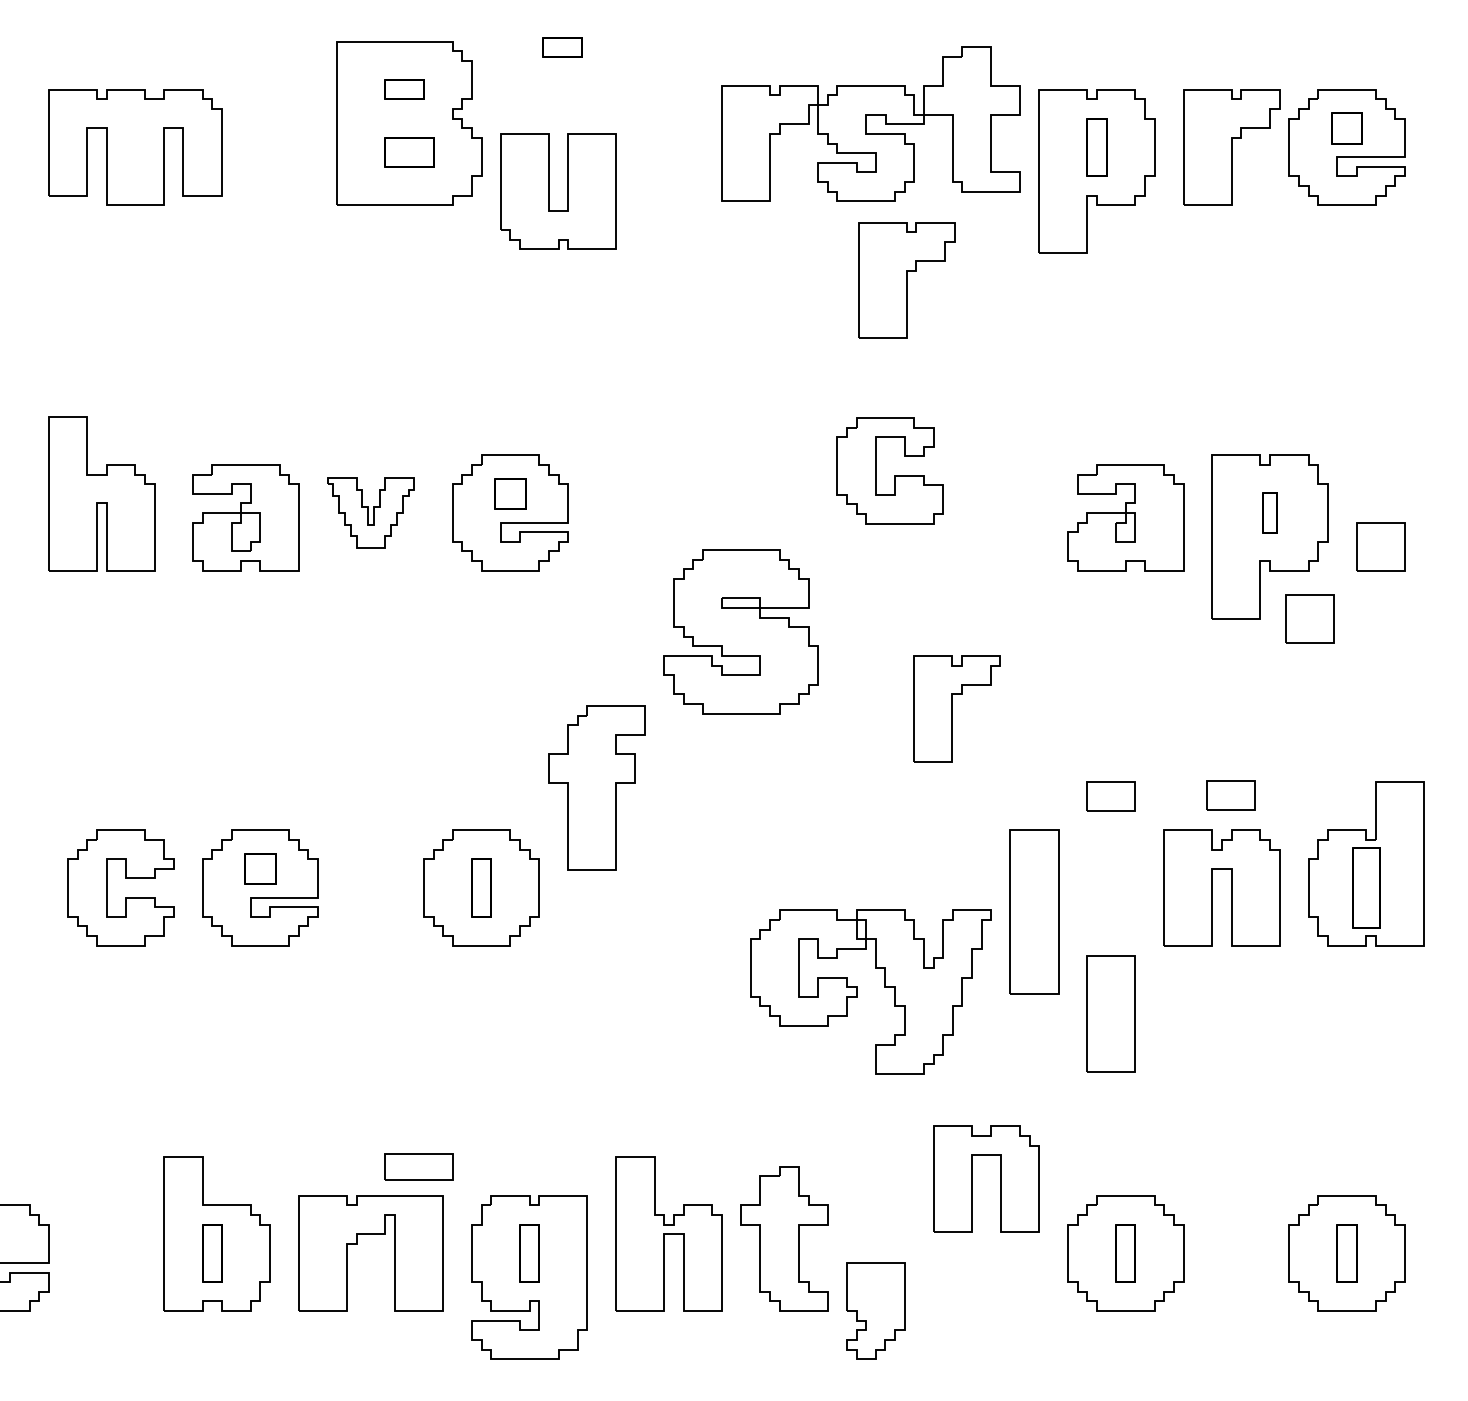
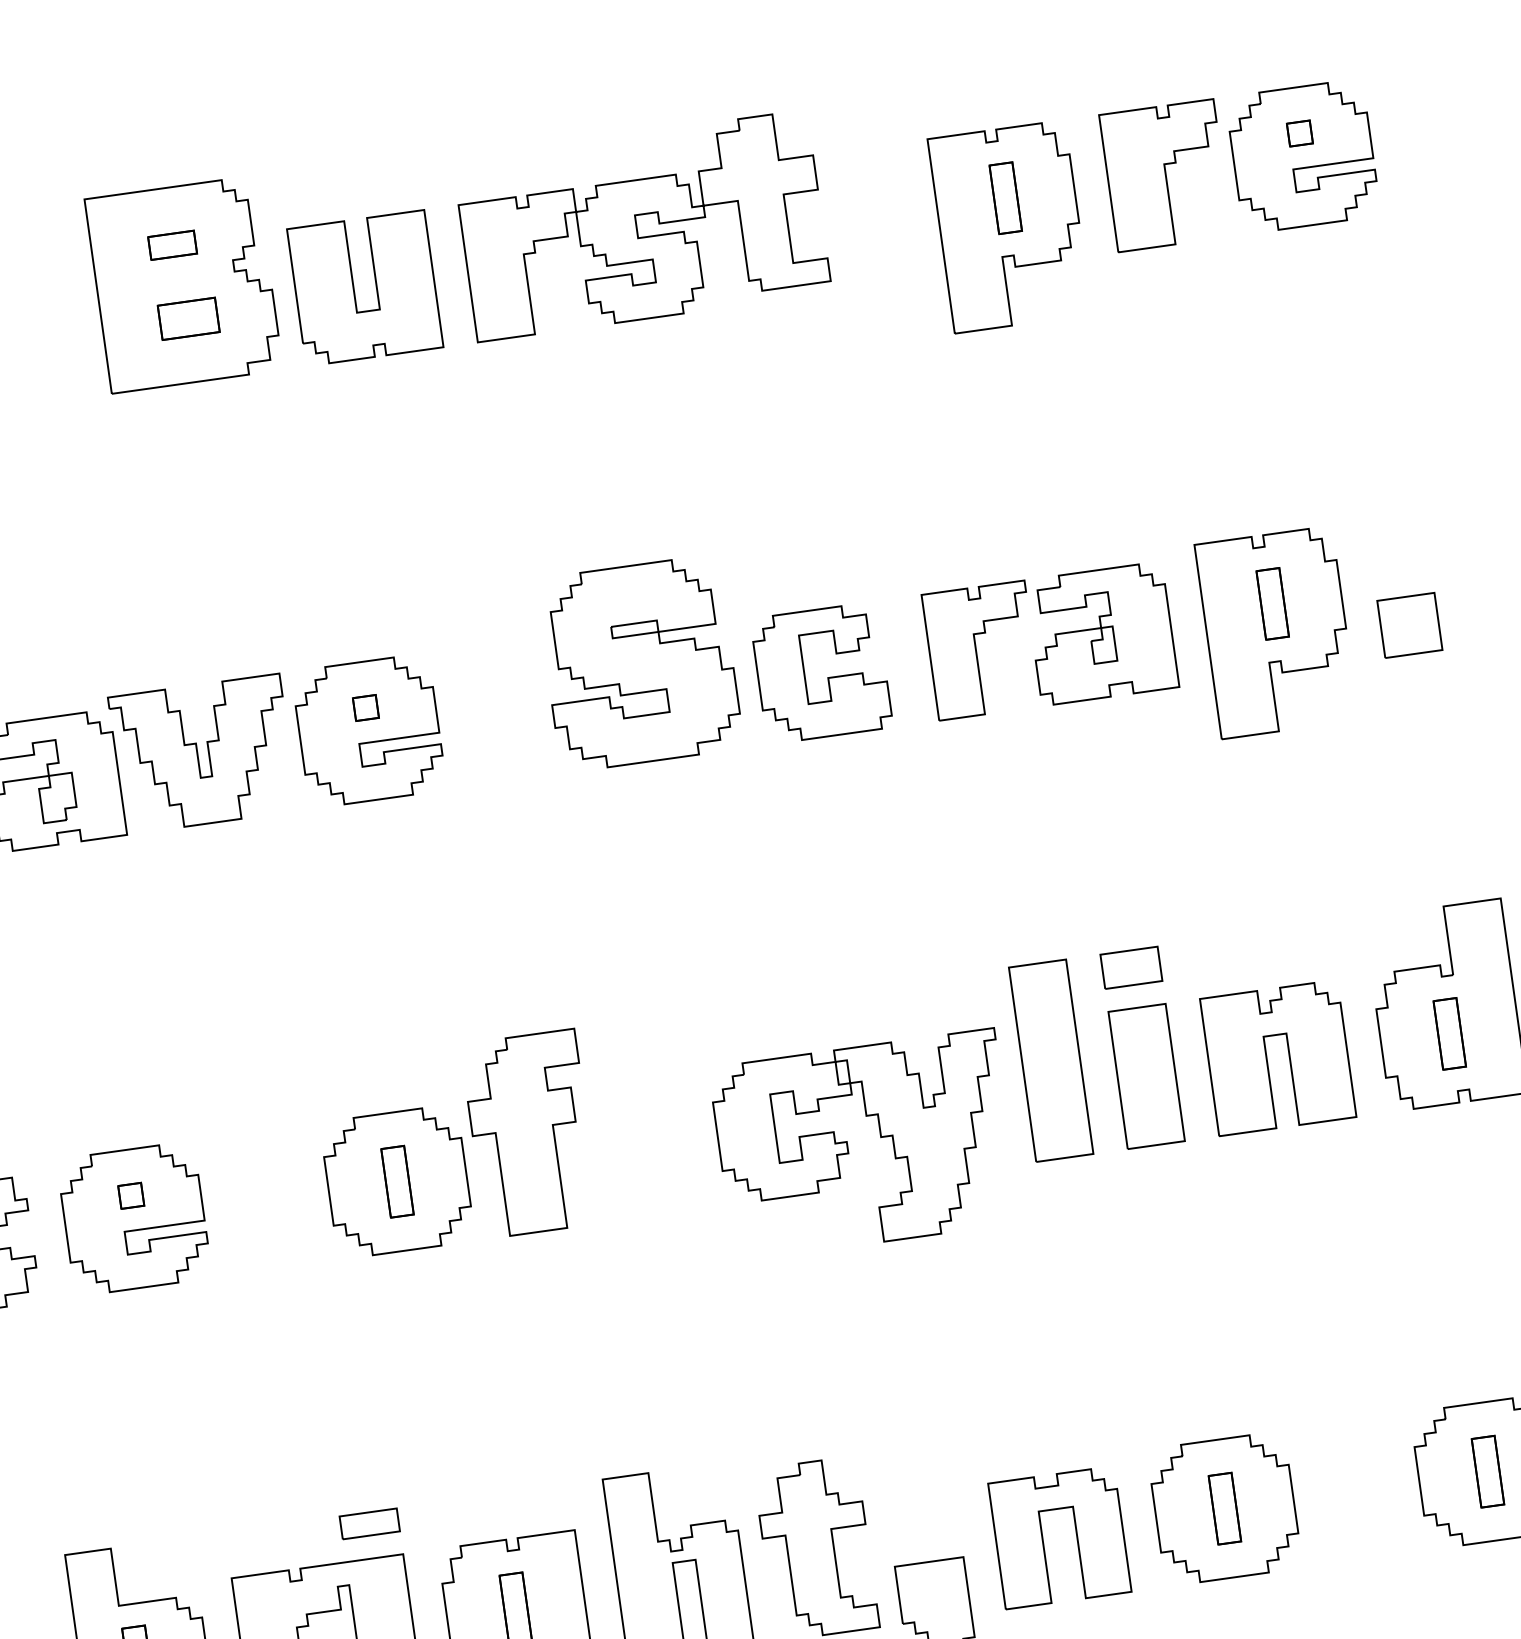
part: (562, 47) -> (353, 168), removed
part: (870, 123) -> (641, 225), moved
part: (1346, 128) -> (1299, 133), size x0.62
part: (549, 191) -> (354, 289), moved
part: (906, 280) -> (801, 388), removed
part: (894, 475) -> (827, 678), moved
part: (510, 493) -> (365, 707), size x0.62
part: (370, 512) -> (202, 753), size x1.67
part: (1269, 512) -> (1271, 603), size x1.43
part: (1309, 618) -> (1337, 722), removed
part: (740, 631) -> (638, 663), moved
part: (956, 708) -> (981, 650), moved
part: (596, 787) -> (530, 1133), moved
part: (1230, 795) -> (1272, 946), removed
part: (260, 868) -> (131, 1195), size x0.62
part: (1366, 887) -> (1449, 1033), size x0.71
part: (1034, 911) -> (1051, 1060), moved
part: (857, 991) -> (848, 1146), moved
part: (1110, 1013) -> (1145, 1076), moved
part: (418, 1166) -> (369, 1523), size x0.71
part: (972, 1178) -> (1043, 1539), moved

